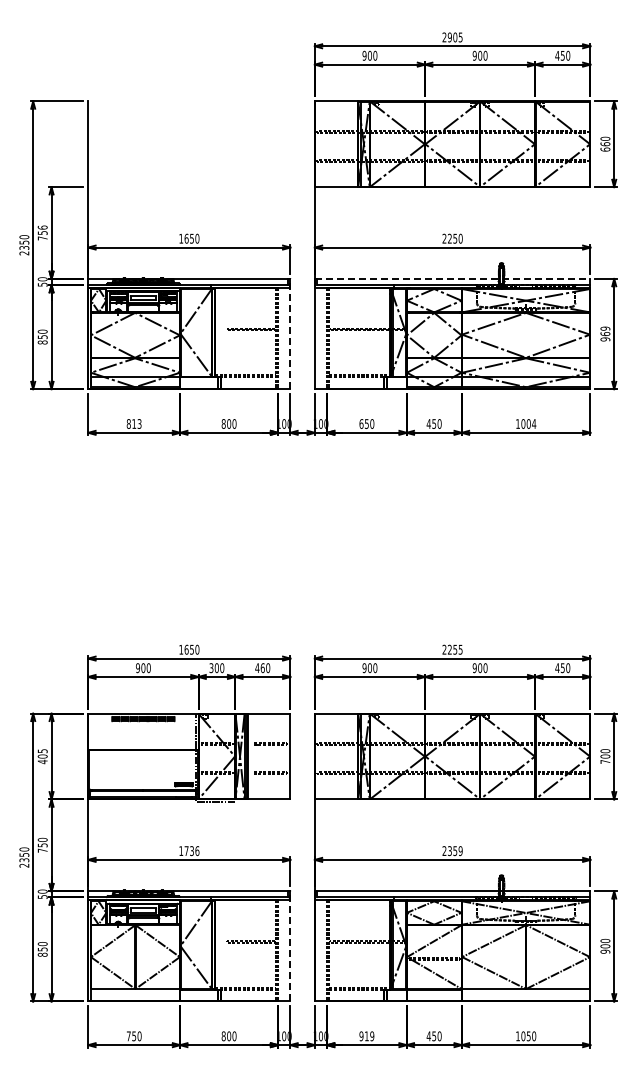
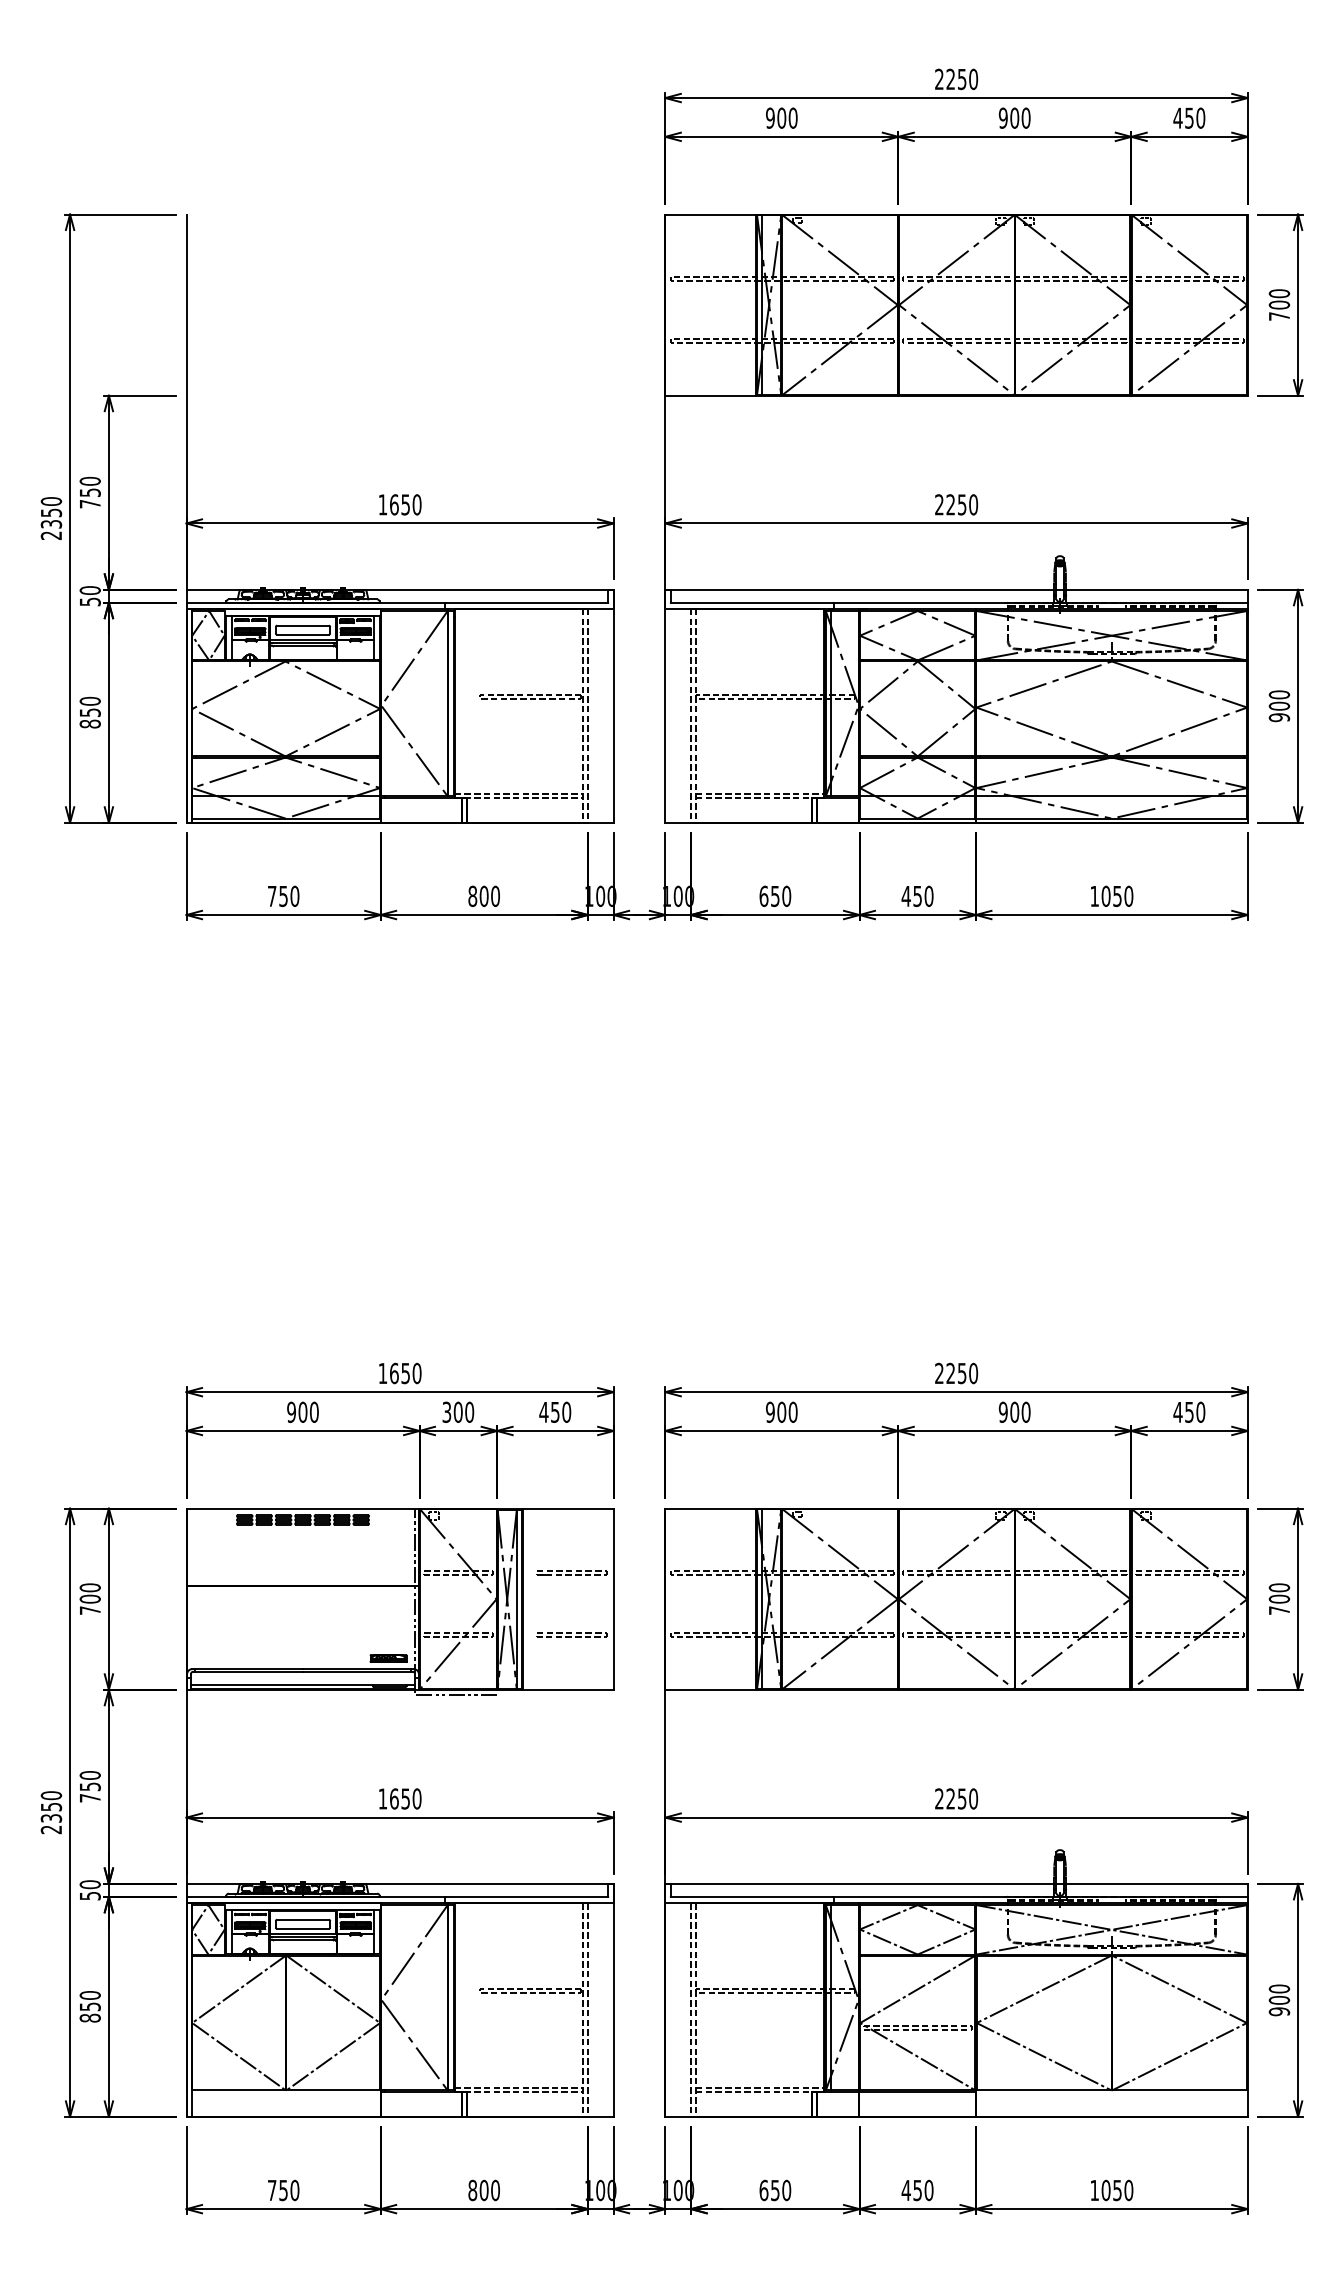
text: (454, 37) -> (960, 79), 2905 -> 2250
text: (605, 146) -> (1279, 309), 660 -> 700
text: (42, 227) -> (89, 481), 756 -> 750
line: (452, 278) -> (956, 588), dashed -> solid
text: (605, 331) -> (1279, 700), 969 -> 900
line: (290, 333) -> (613, 705), dashed -> solid
text: (133, 423) -> (282, 895), 813 -> 750
text: (531, 423) -> (1123, 895), 1004 -> 1050
text: (460, 649) -> (973, 1372), 2255 -> 2250
text: (262, 667) -> (554, 1410), 460 -> 450
text: (42, 756) -> (89, 1599), 405 -> 700
text: (191, 851) -> (404, 1799), 1736 -> 1650
text: (455, 851) -> (962, 1799), 2359 -> 2250
line: (290, 945) -> (613, 1998), dashed -> solid
text: (366, 1036) -> (774, 2190), 919 -> 650

